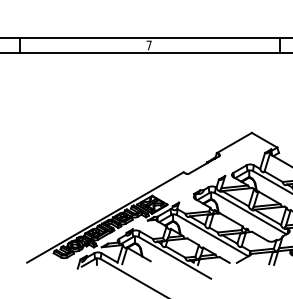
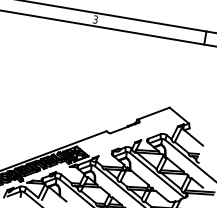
text: (148, 45) -> (94, 19), 7 -> 3

